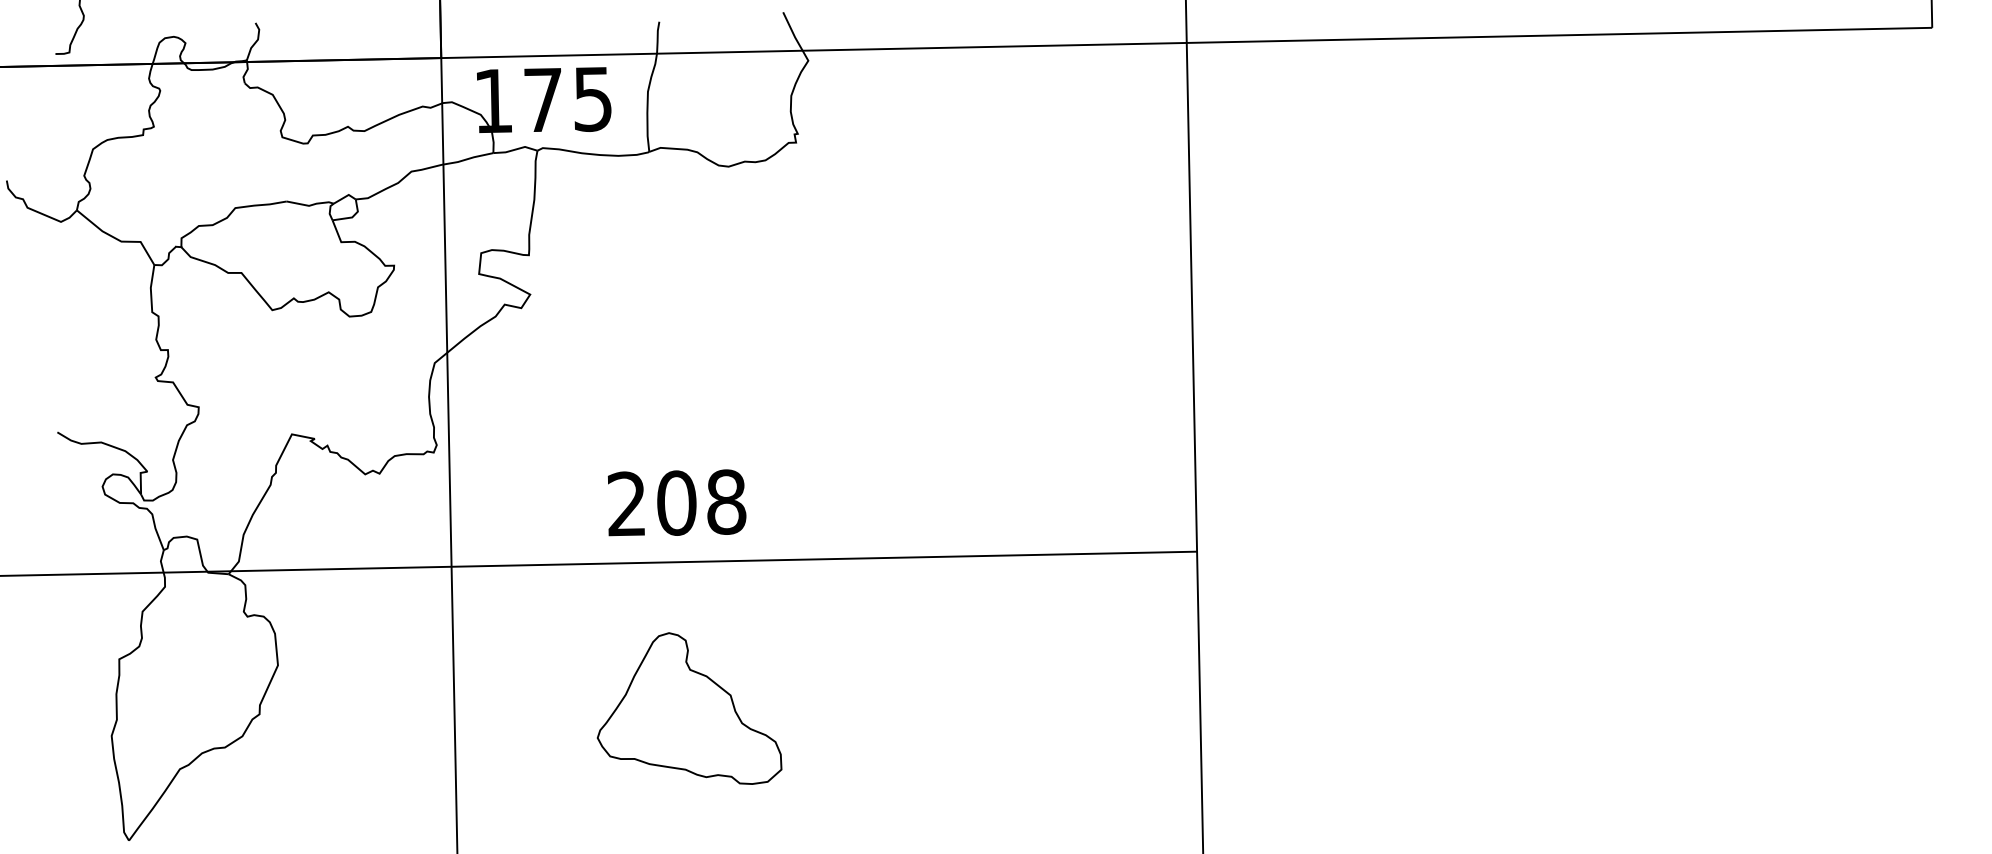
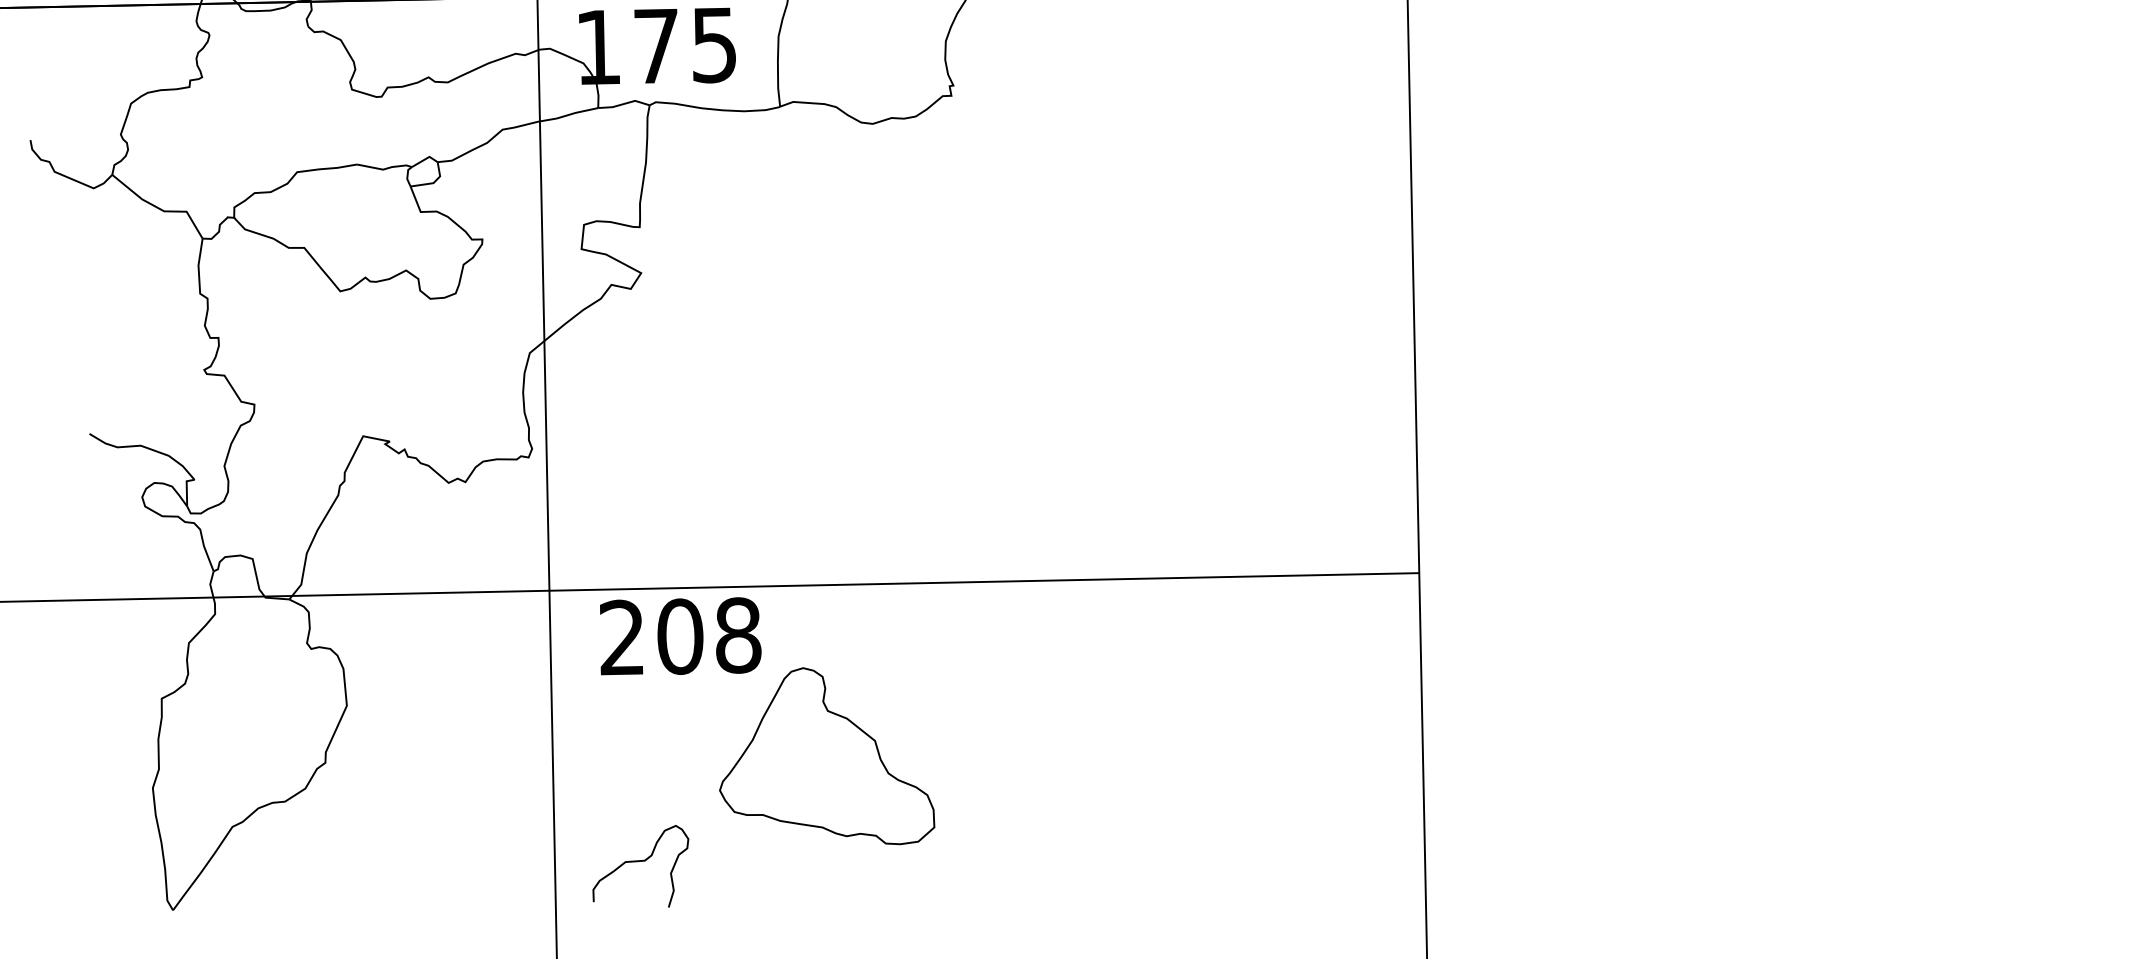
text: (677, 502) -> (681, 635), moved
curve: (529, 799) -> (640, 862), added

